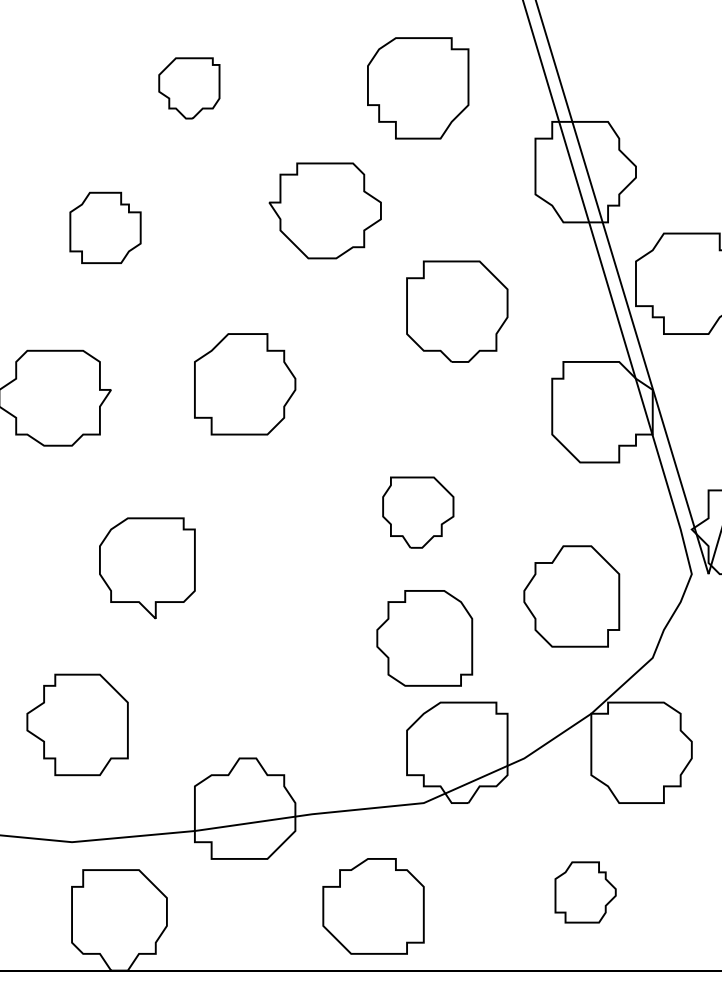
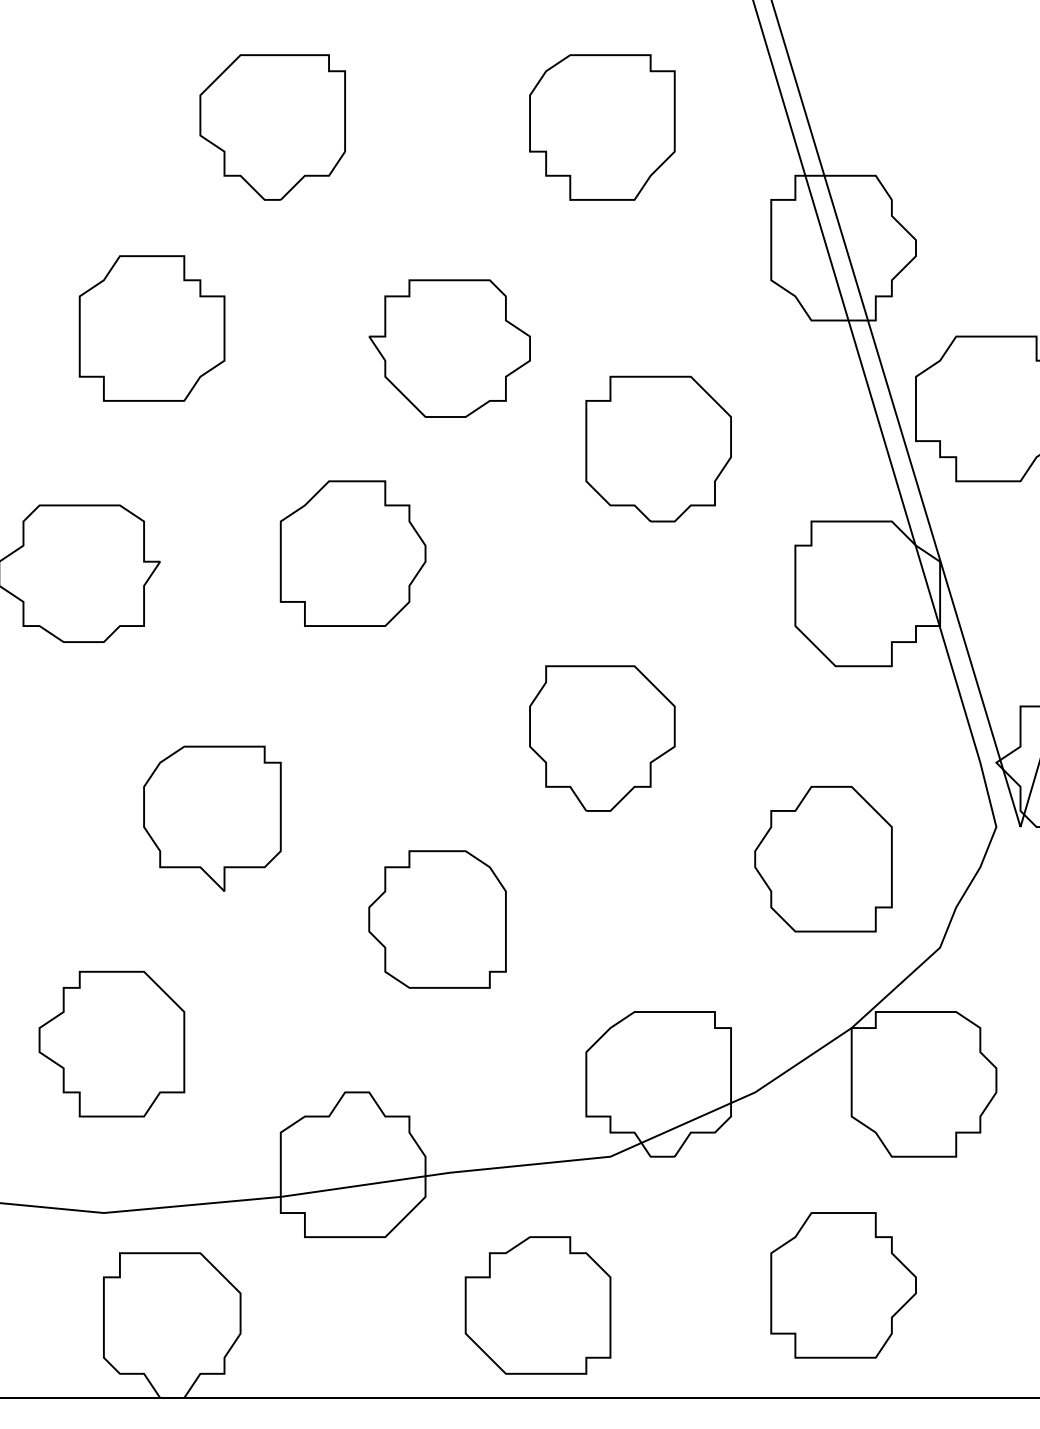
part: (189, 88) -> (273, 127), size x1.67
part: (324, 210) -> (448, 348), moved
part: (105, 227) -> (152, 327), size x1.43
part: (418, 512) -> (602, 738), size x1.43
part: (424, 638) -> (437, 919), moved
part: (585, 892) -> (843, 1285), size x1.67

